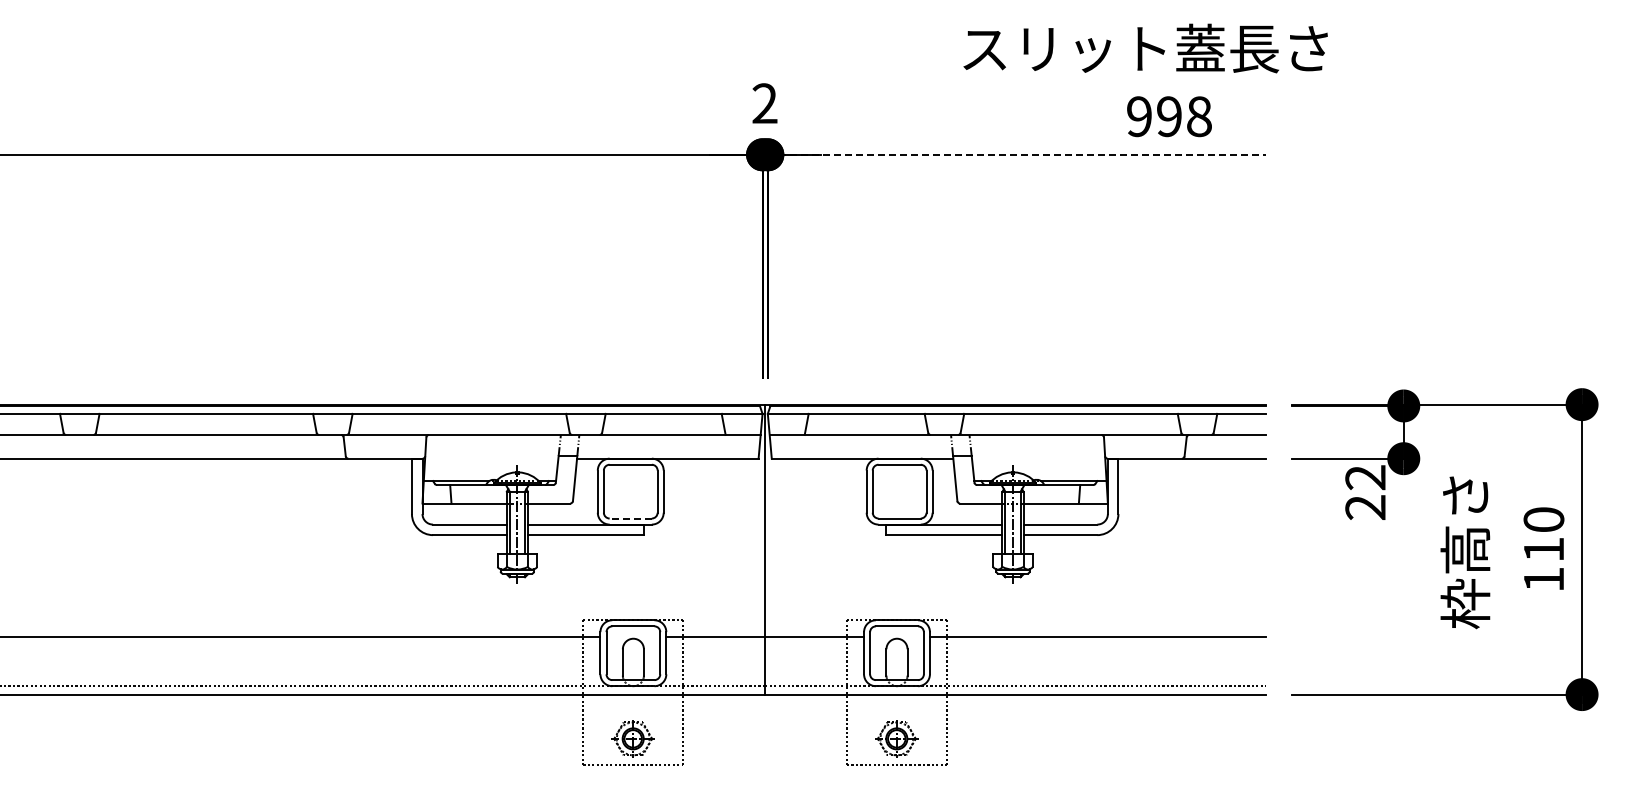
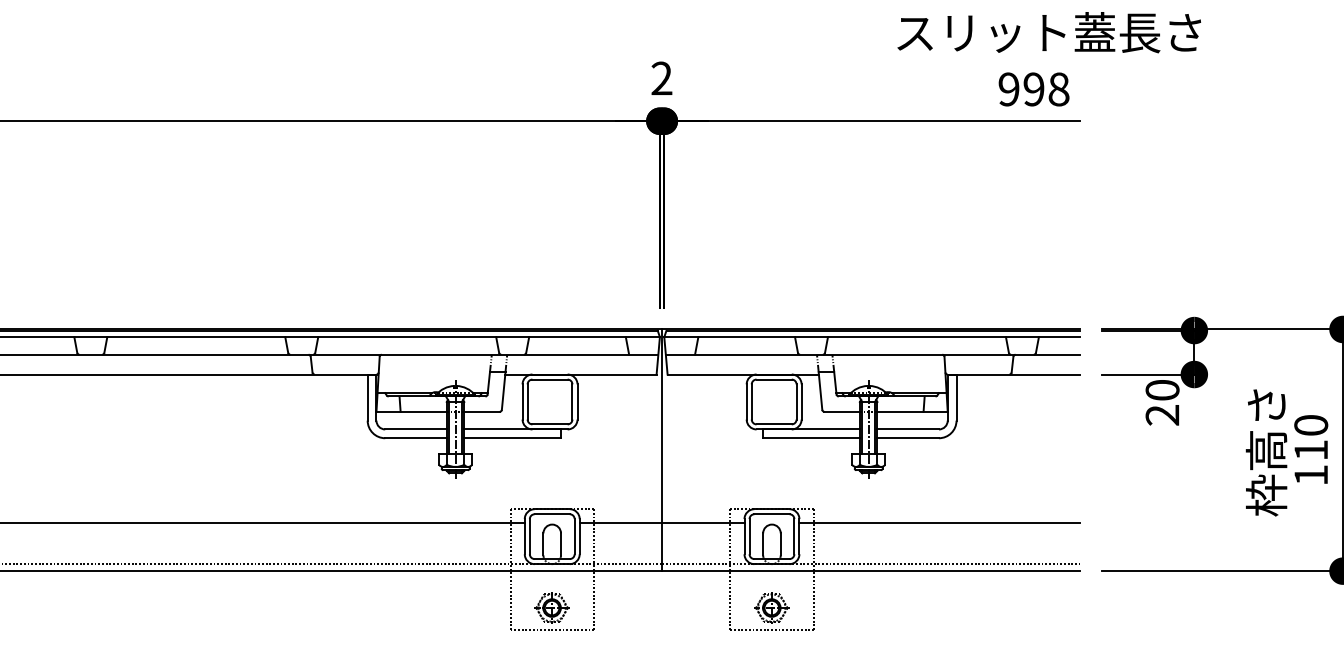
text: (1145, 48) -> (1049, 32), moved
text: (1169, 116) -> (1034, 89), moved
line: (1017, 154) -> (872, 120), dashed -> solid
text: (1365, 477) -> (1162, 390), 22 -> 20
line: (630, 518) -> (549, 424), dashed -> solid
text: (1465, 552) -> (1266, 452), moved

